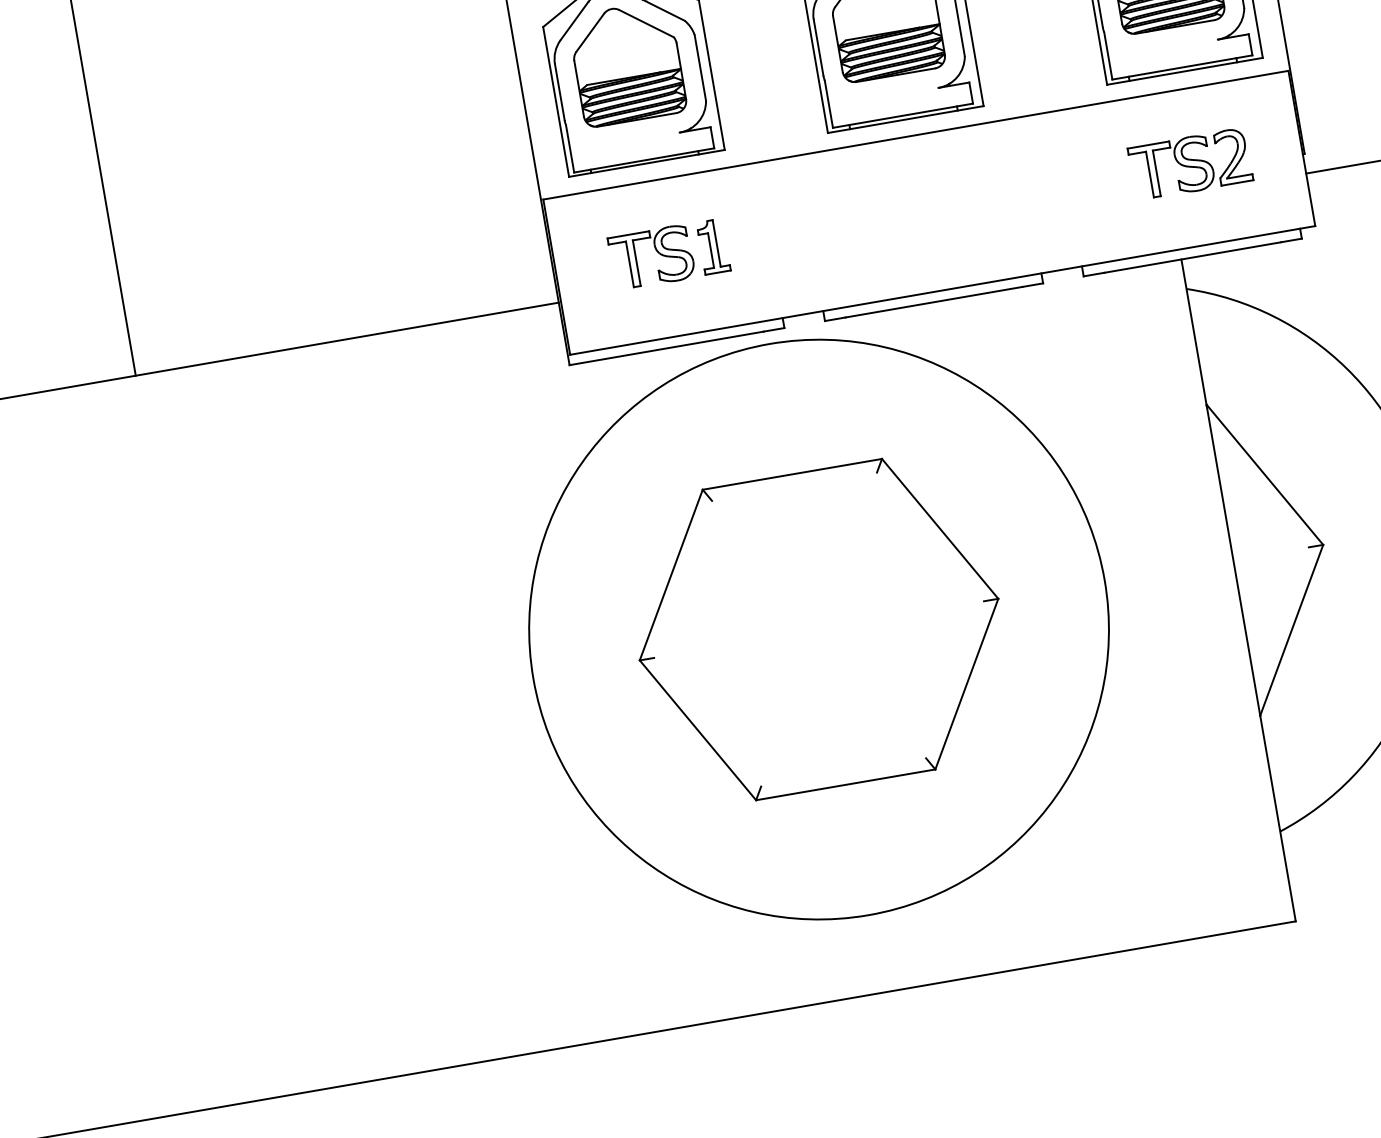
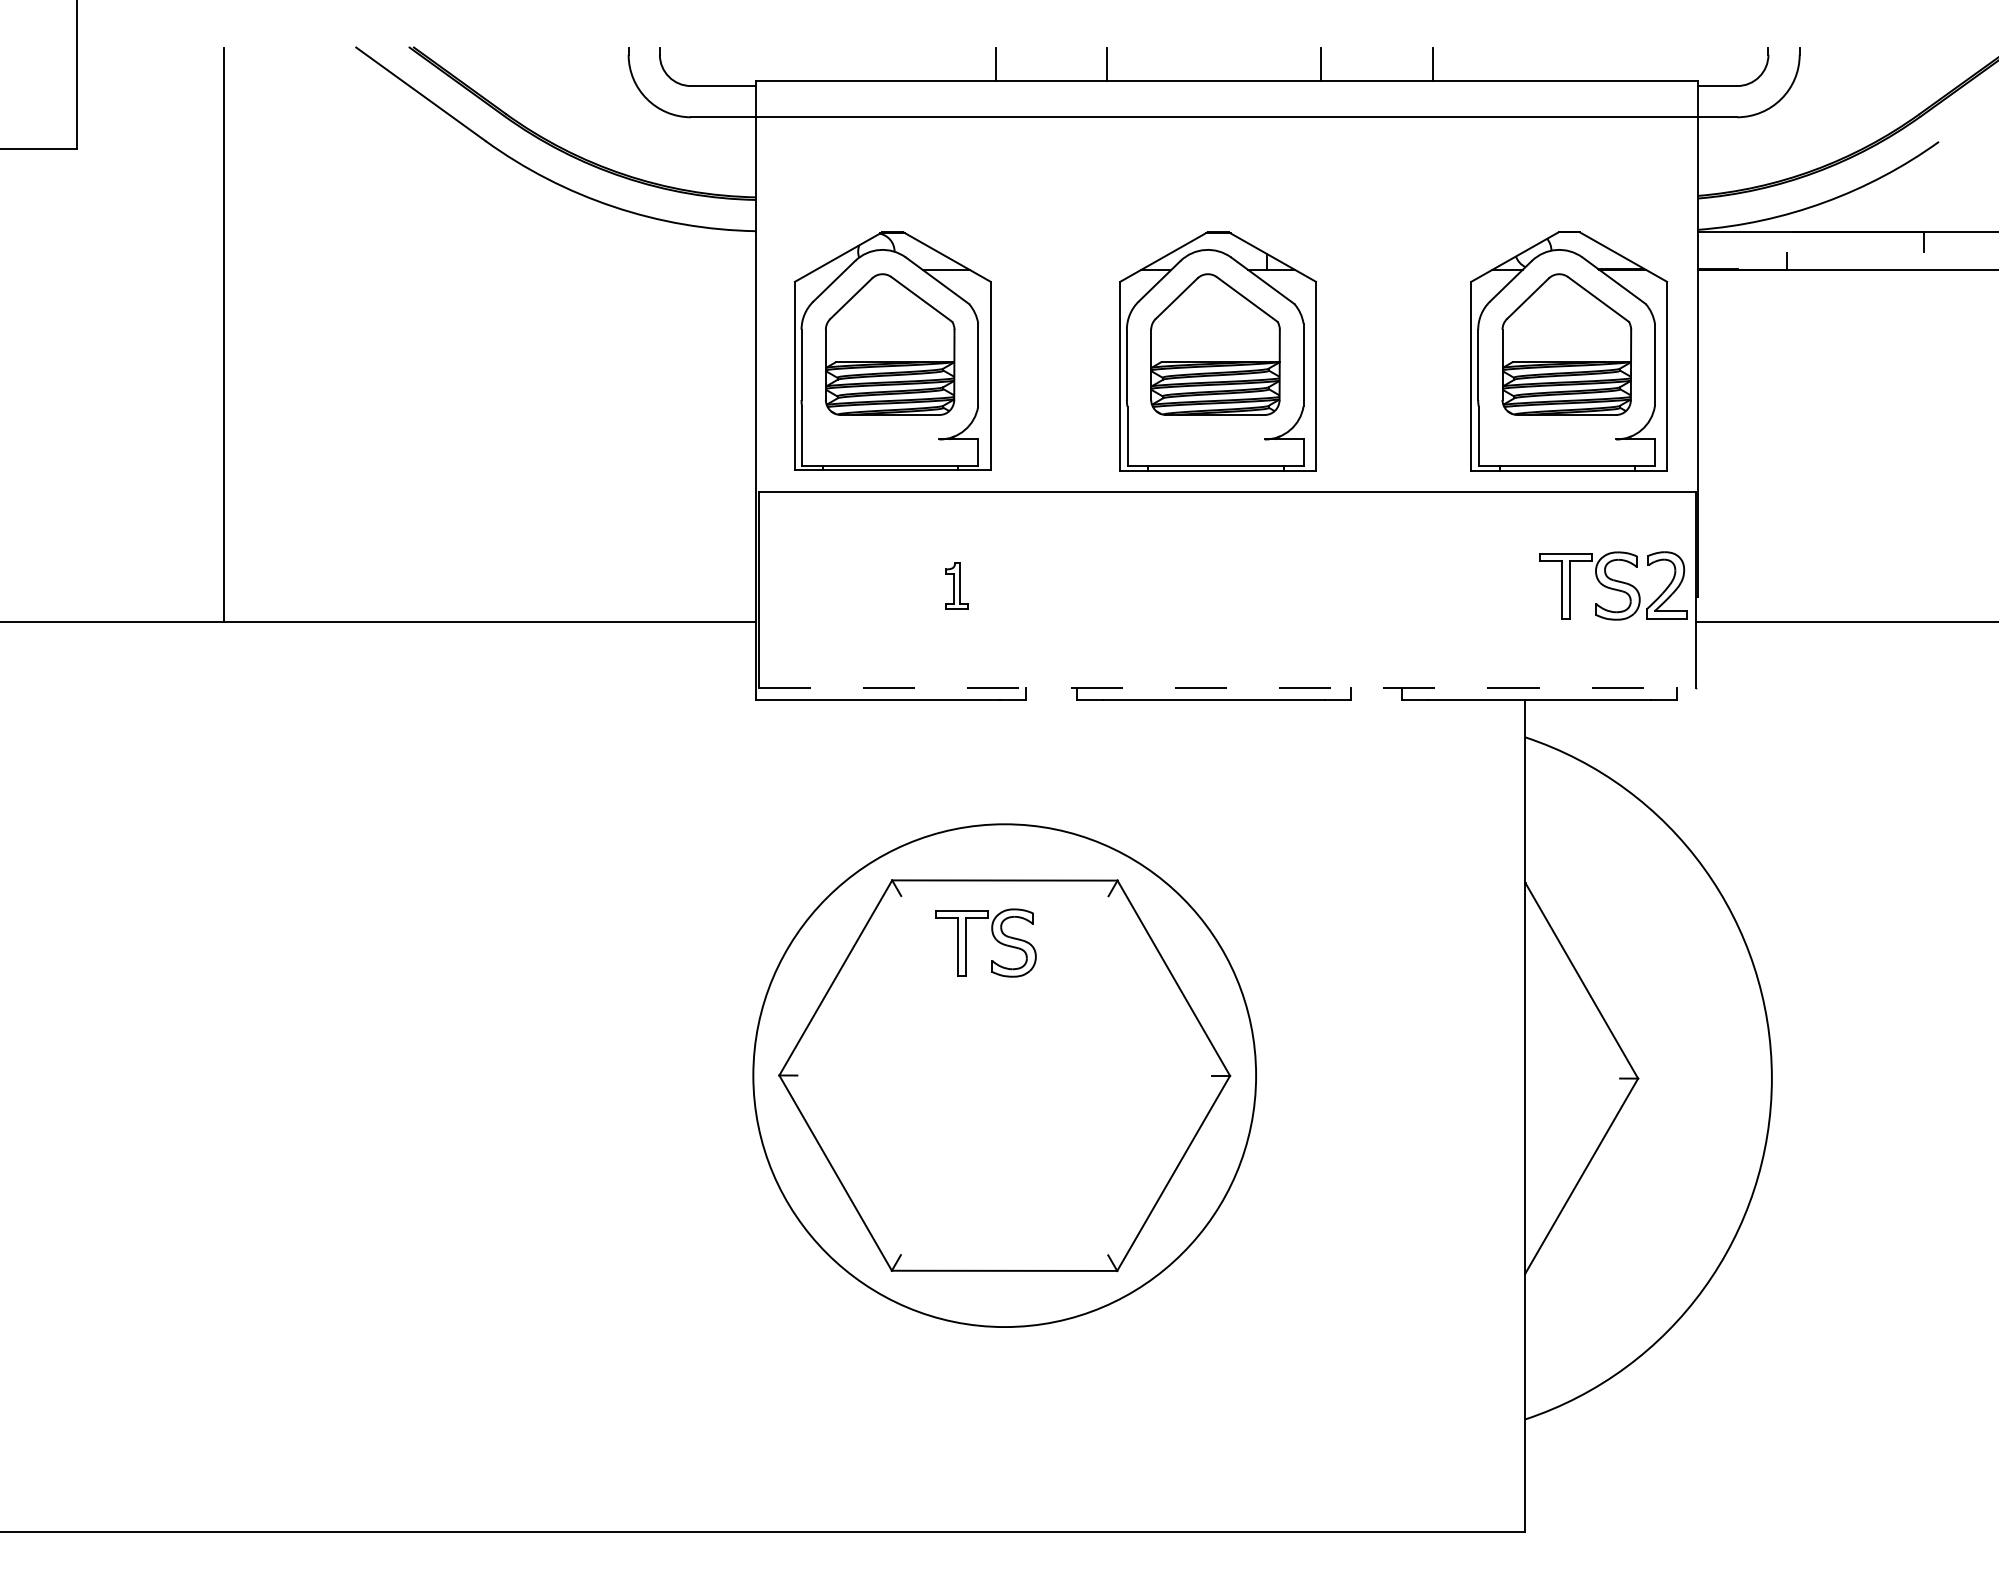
part: (1190, 163) -> (1613, 585), moved
part: (713, 246) -> (956, 585), size x0.7
part: (657, 252) -> (993, 937), moved
line: (942, 290) -> (1227, 687), solid -> dashed
circle: (818, 629) -> (1004, 1075), size x0.7

